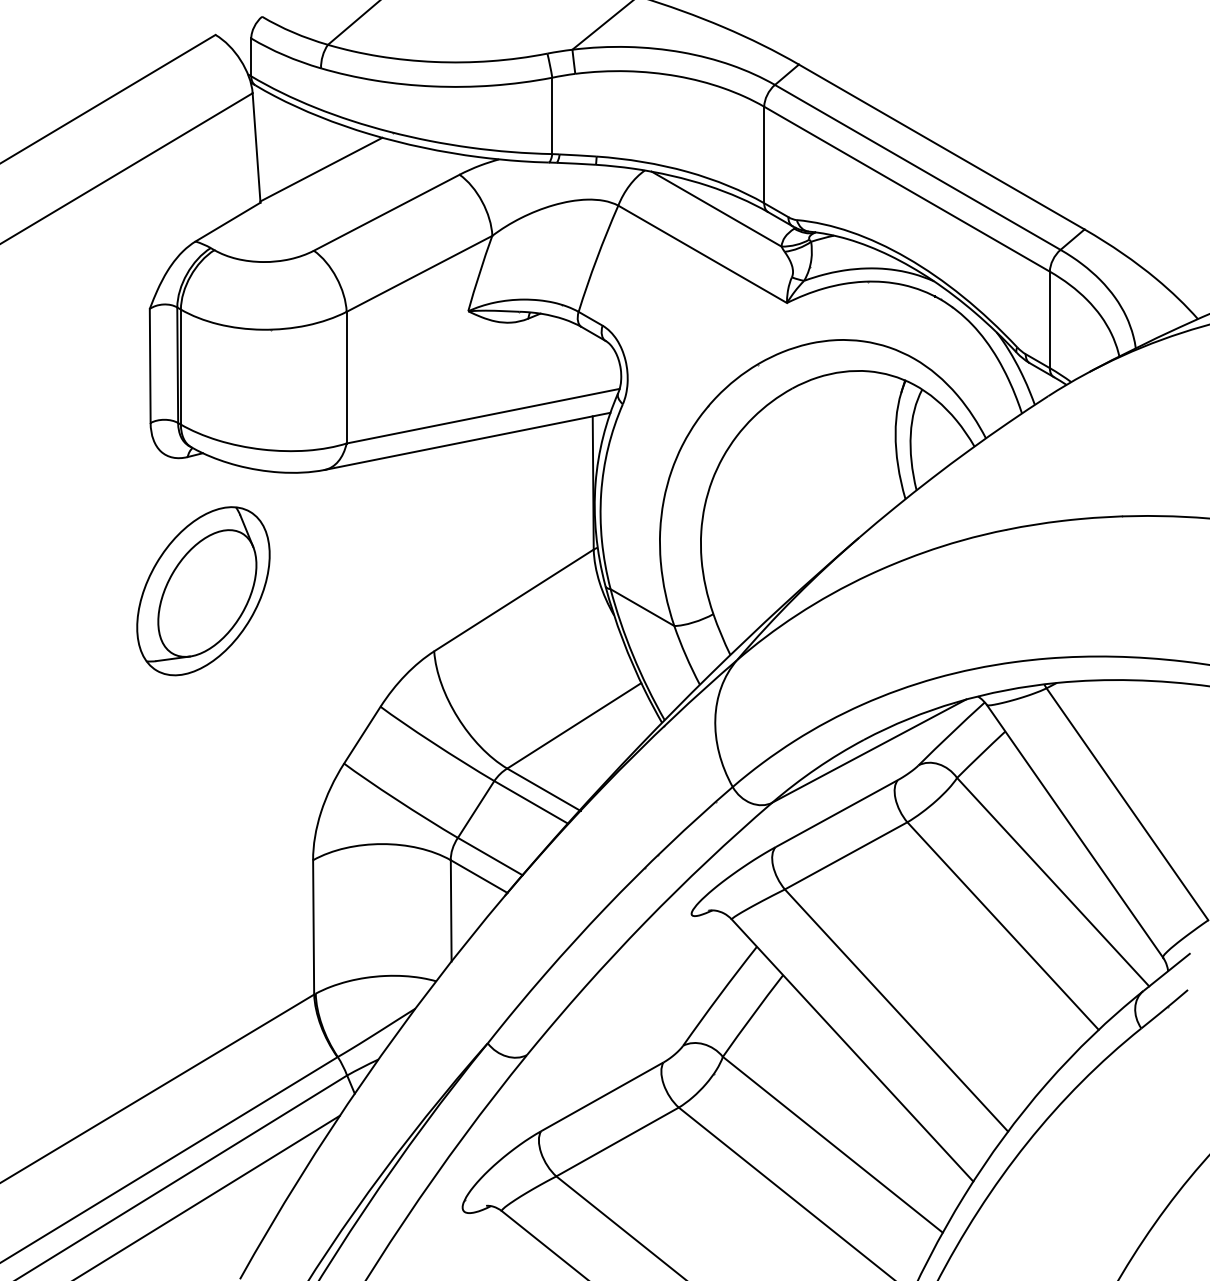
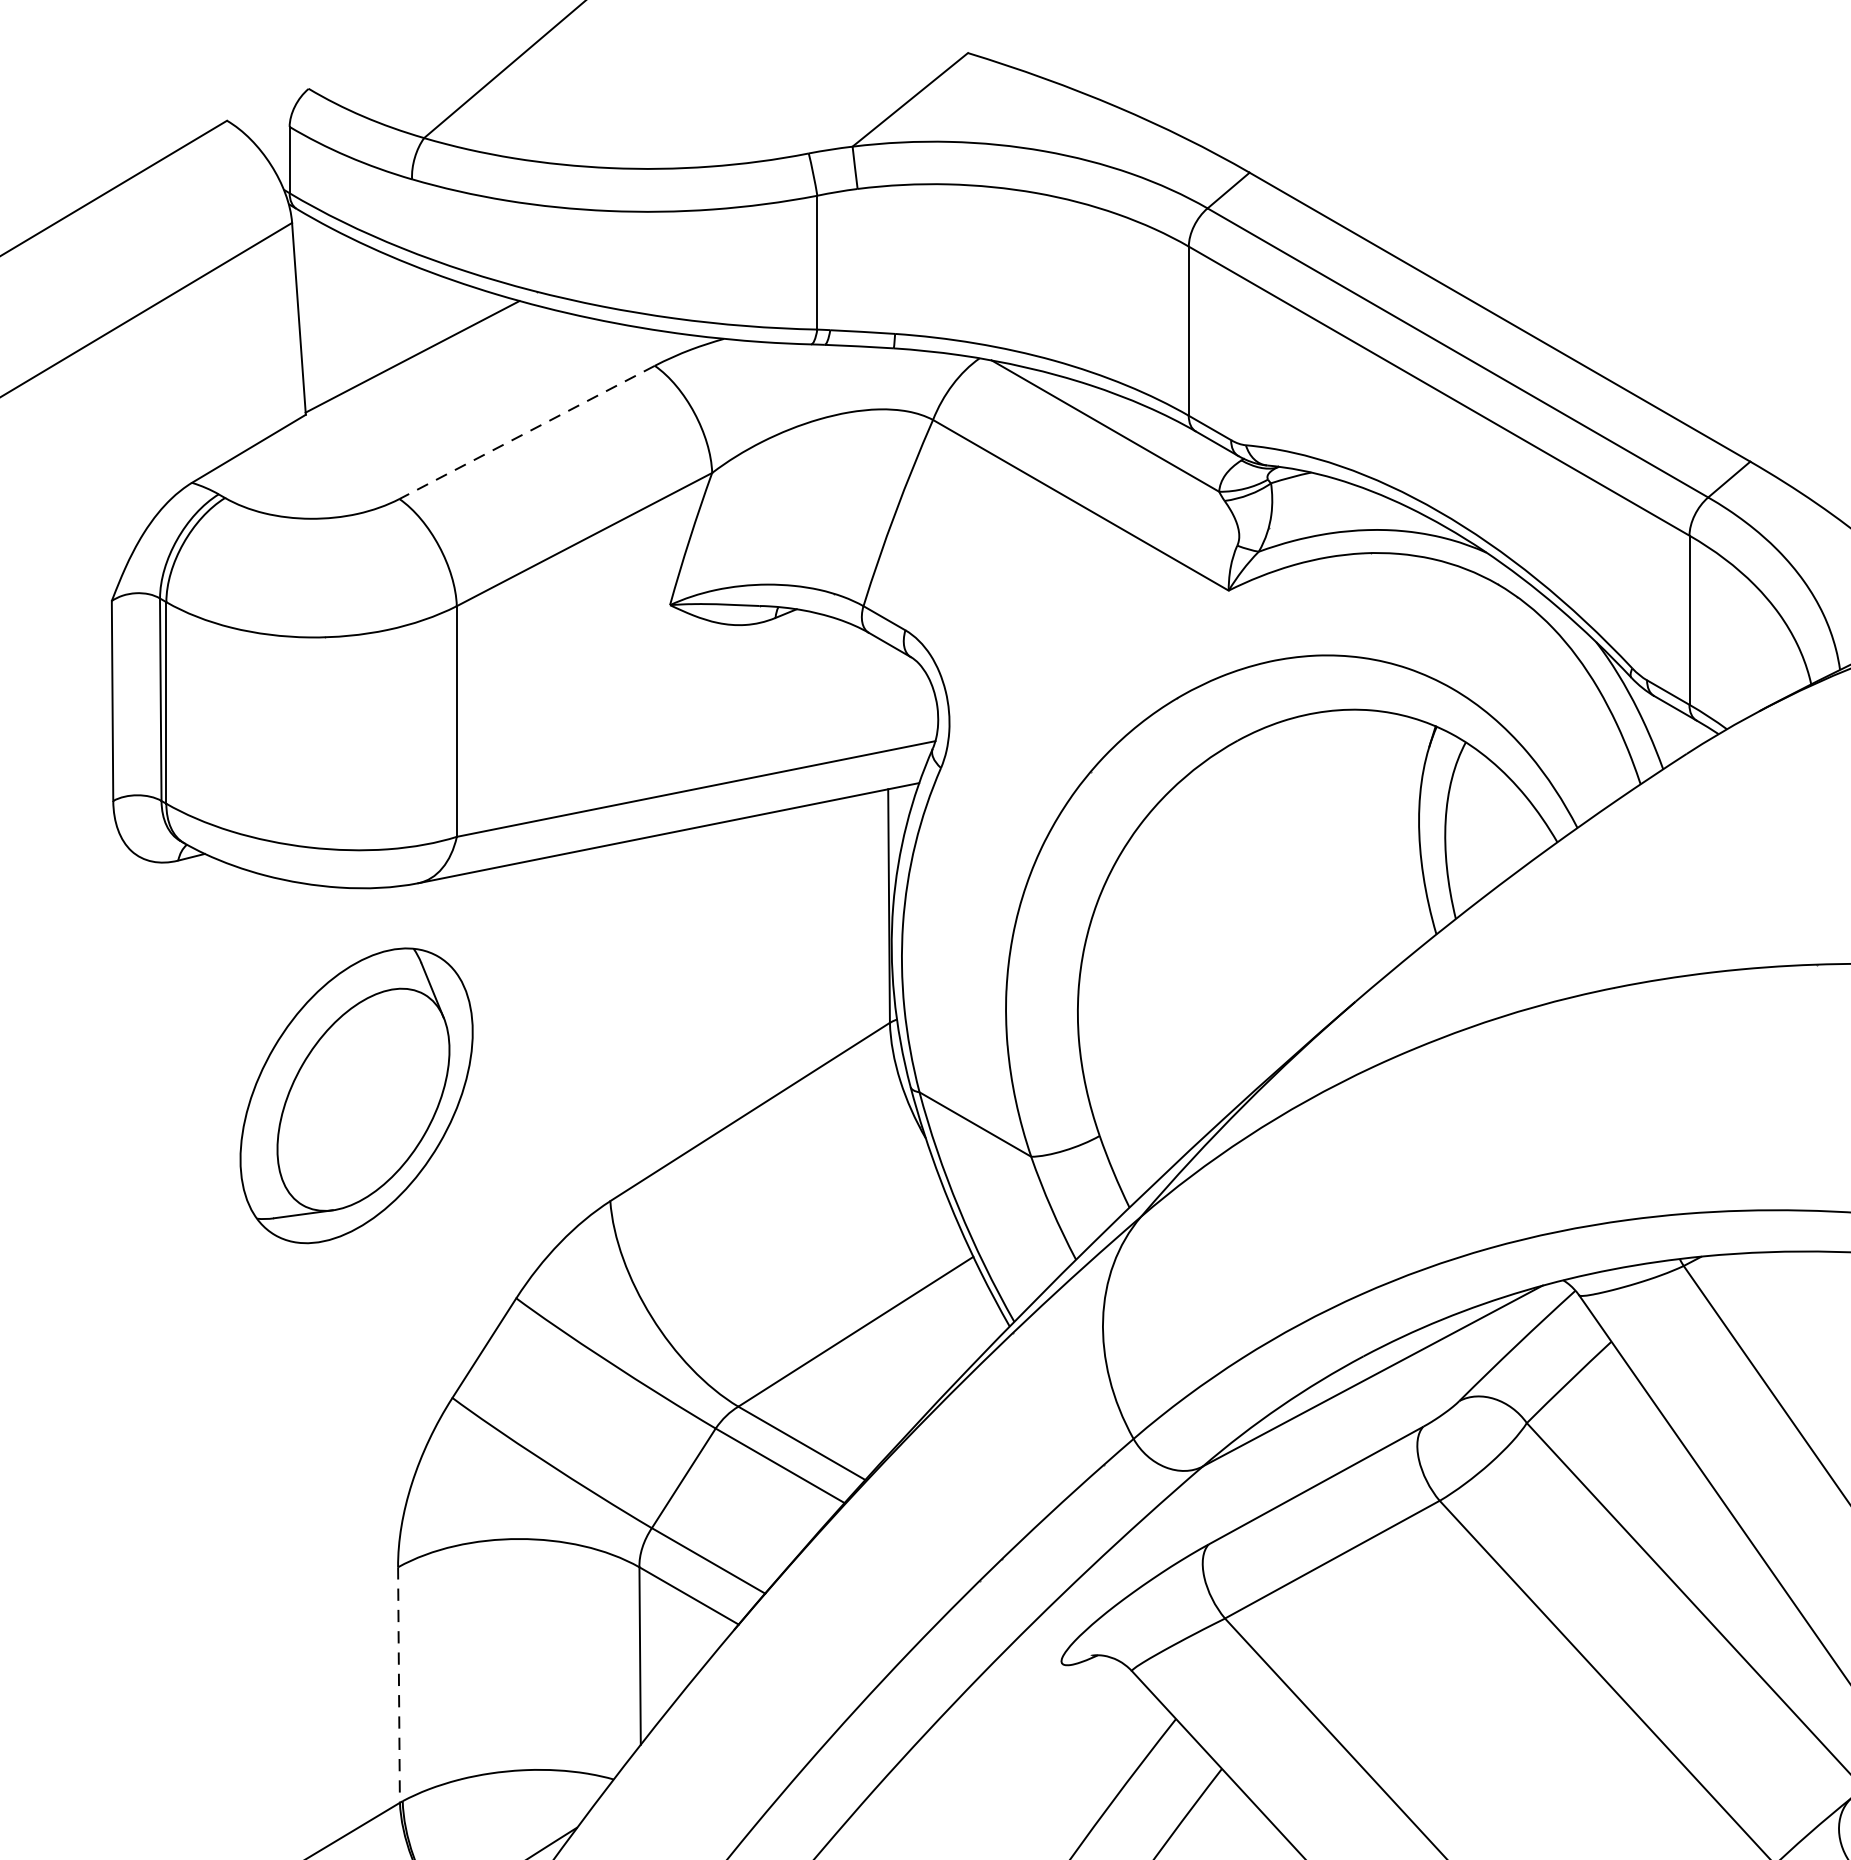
line: (386, 213) -> (526, 433), solid -> dashed
part: (203, 591) -> (356, 1096), moved
line: (313, 927) -> (398, 1685), solid -> dashed

